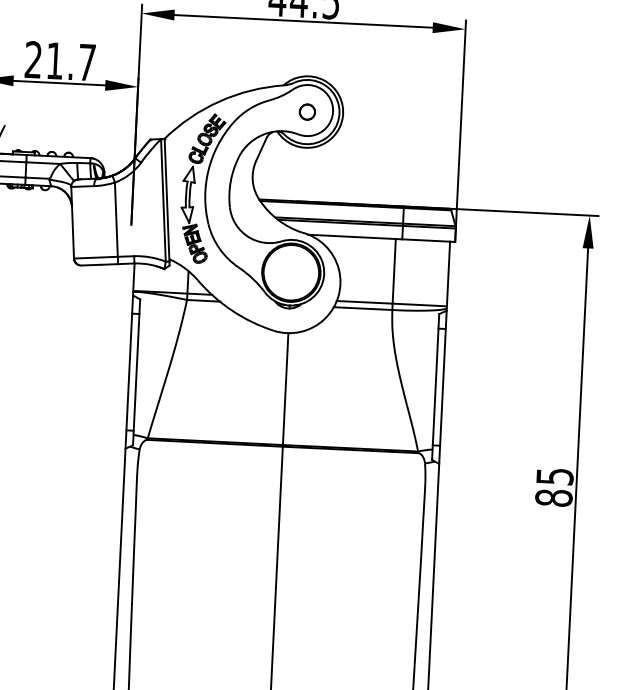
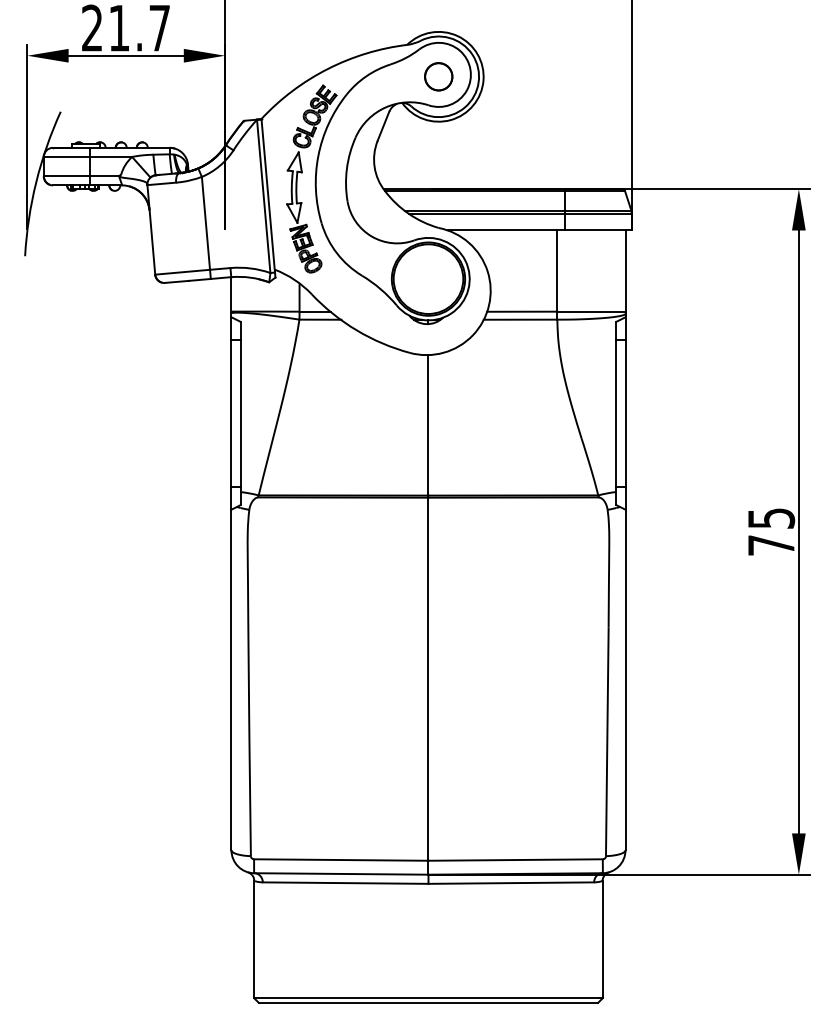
circle: (307, 111) -> (438, 76), size x1.43
text: (554, 497) -> (771, 544), 85 -> 75

